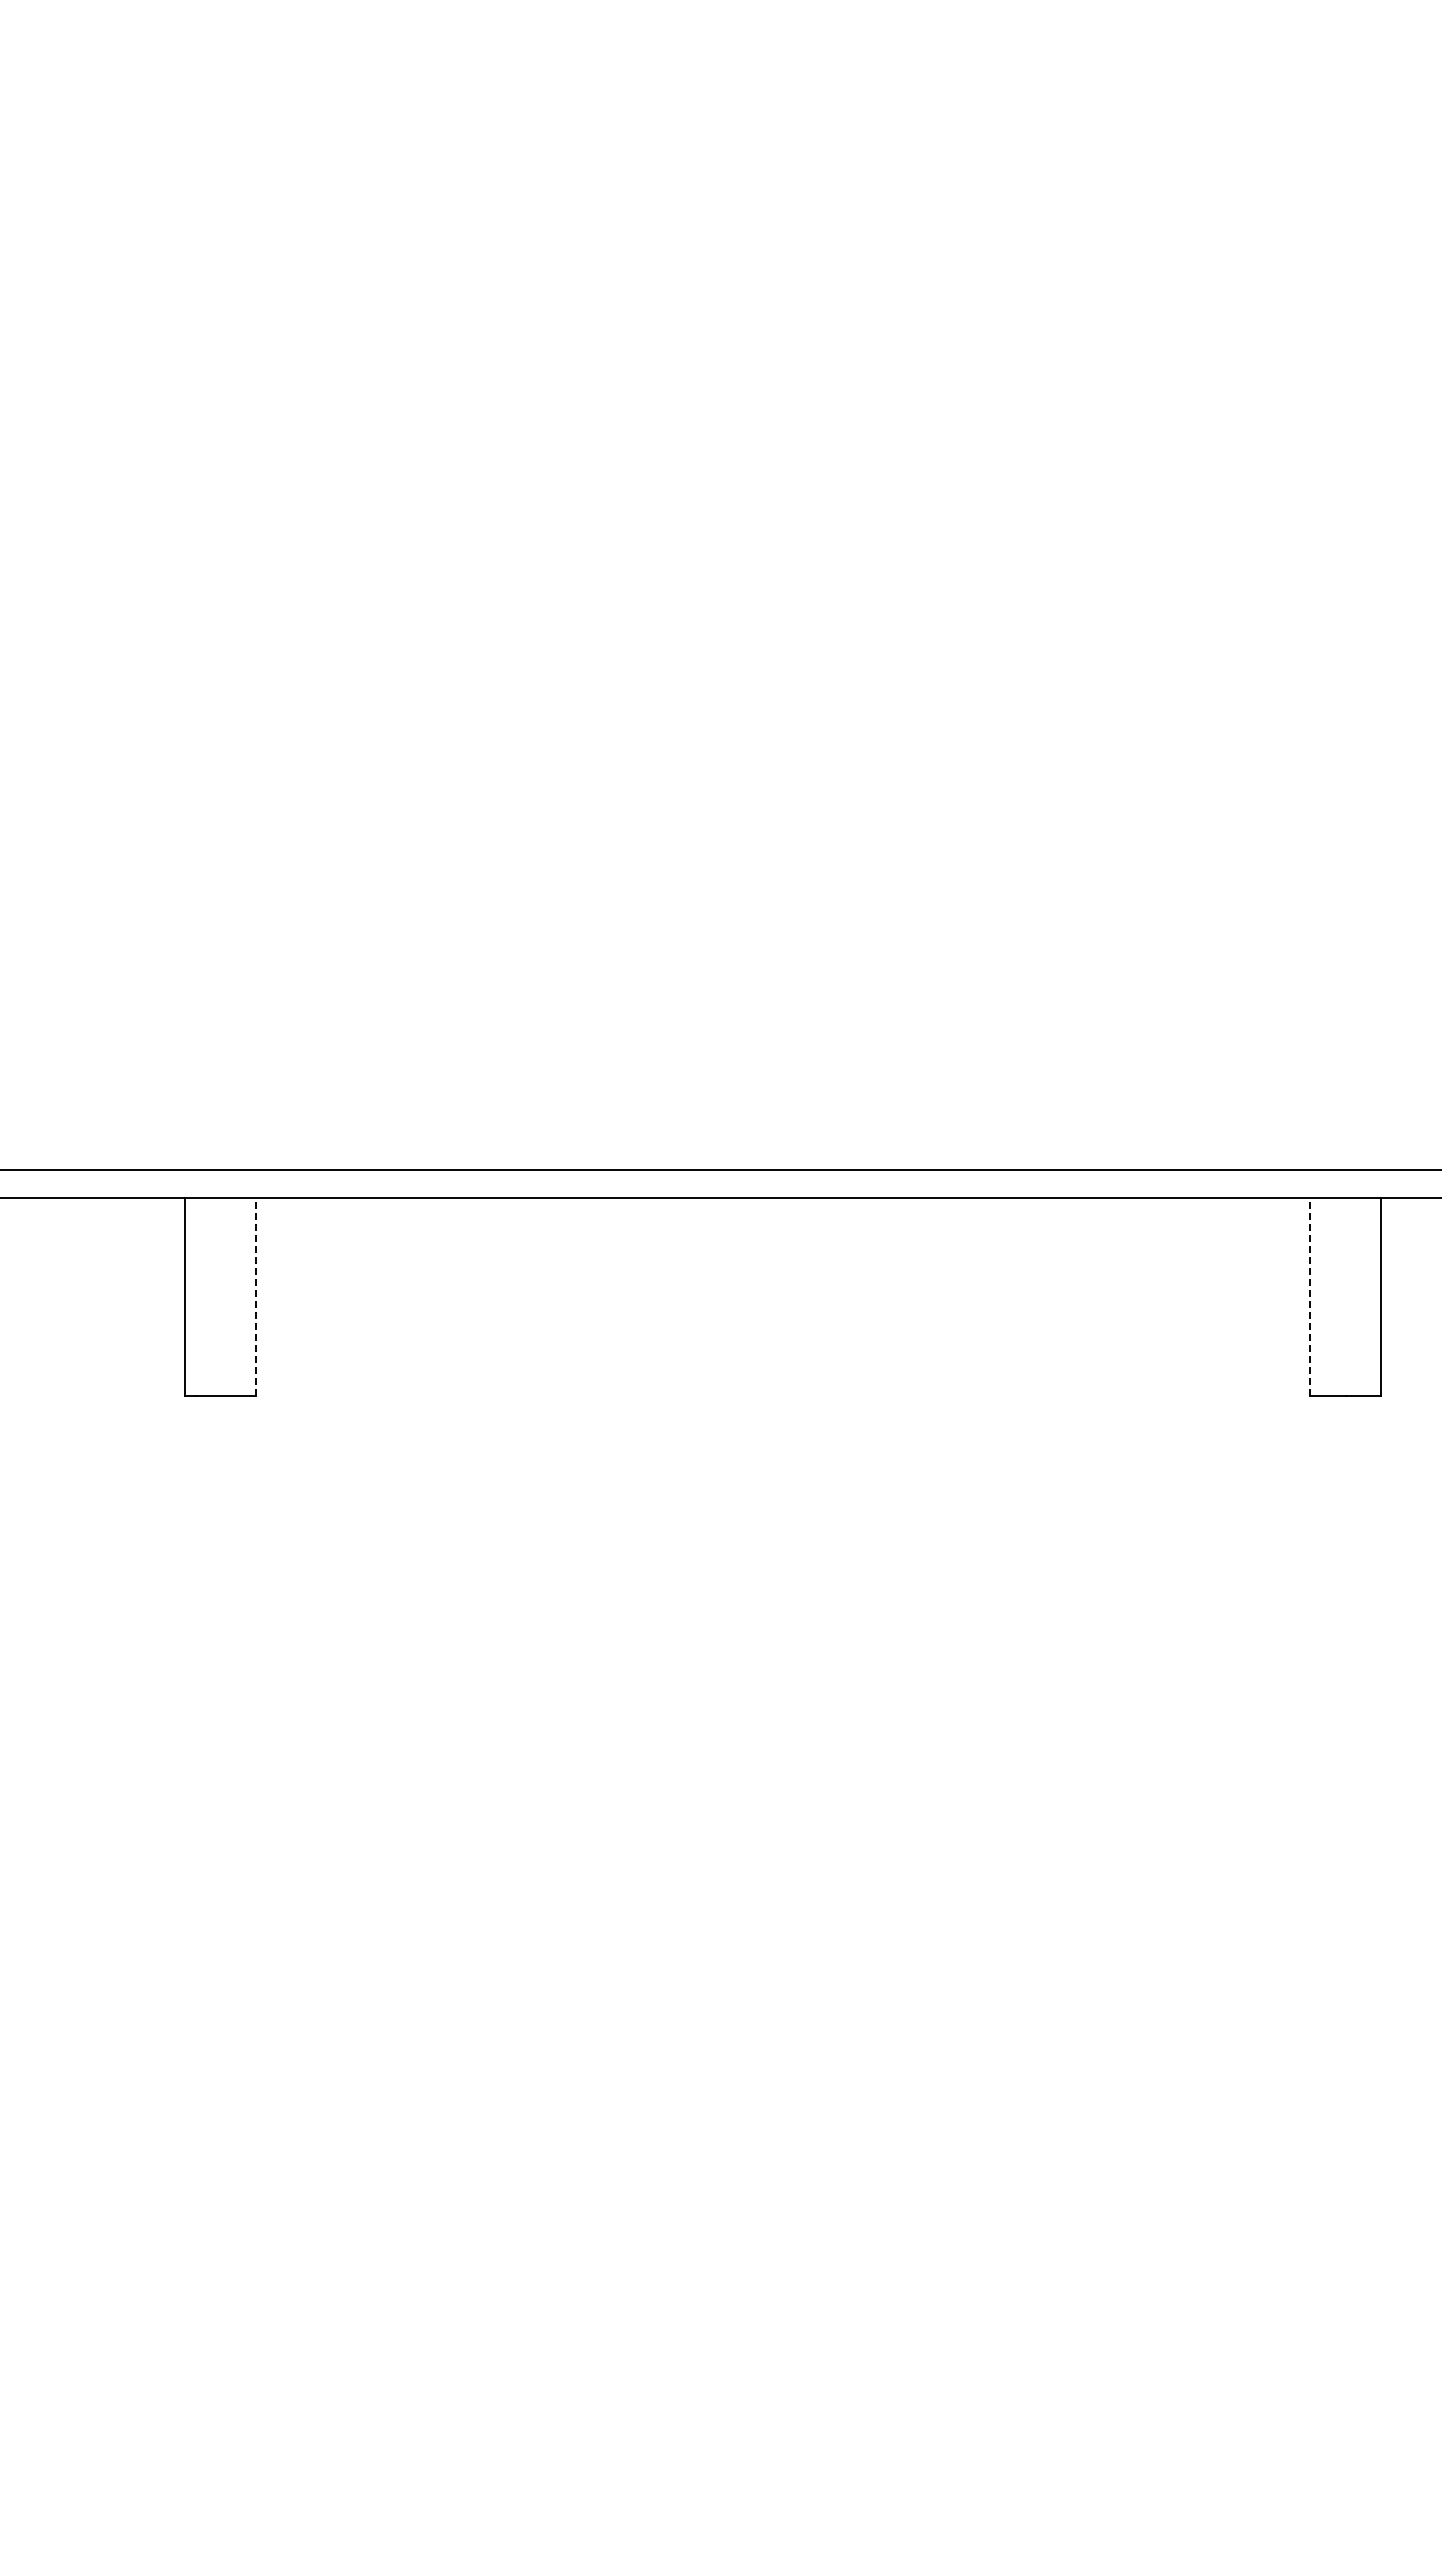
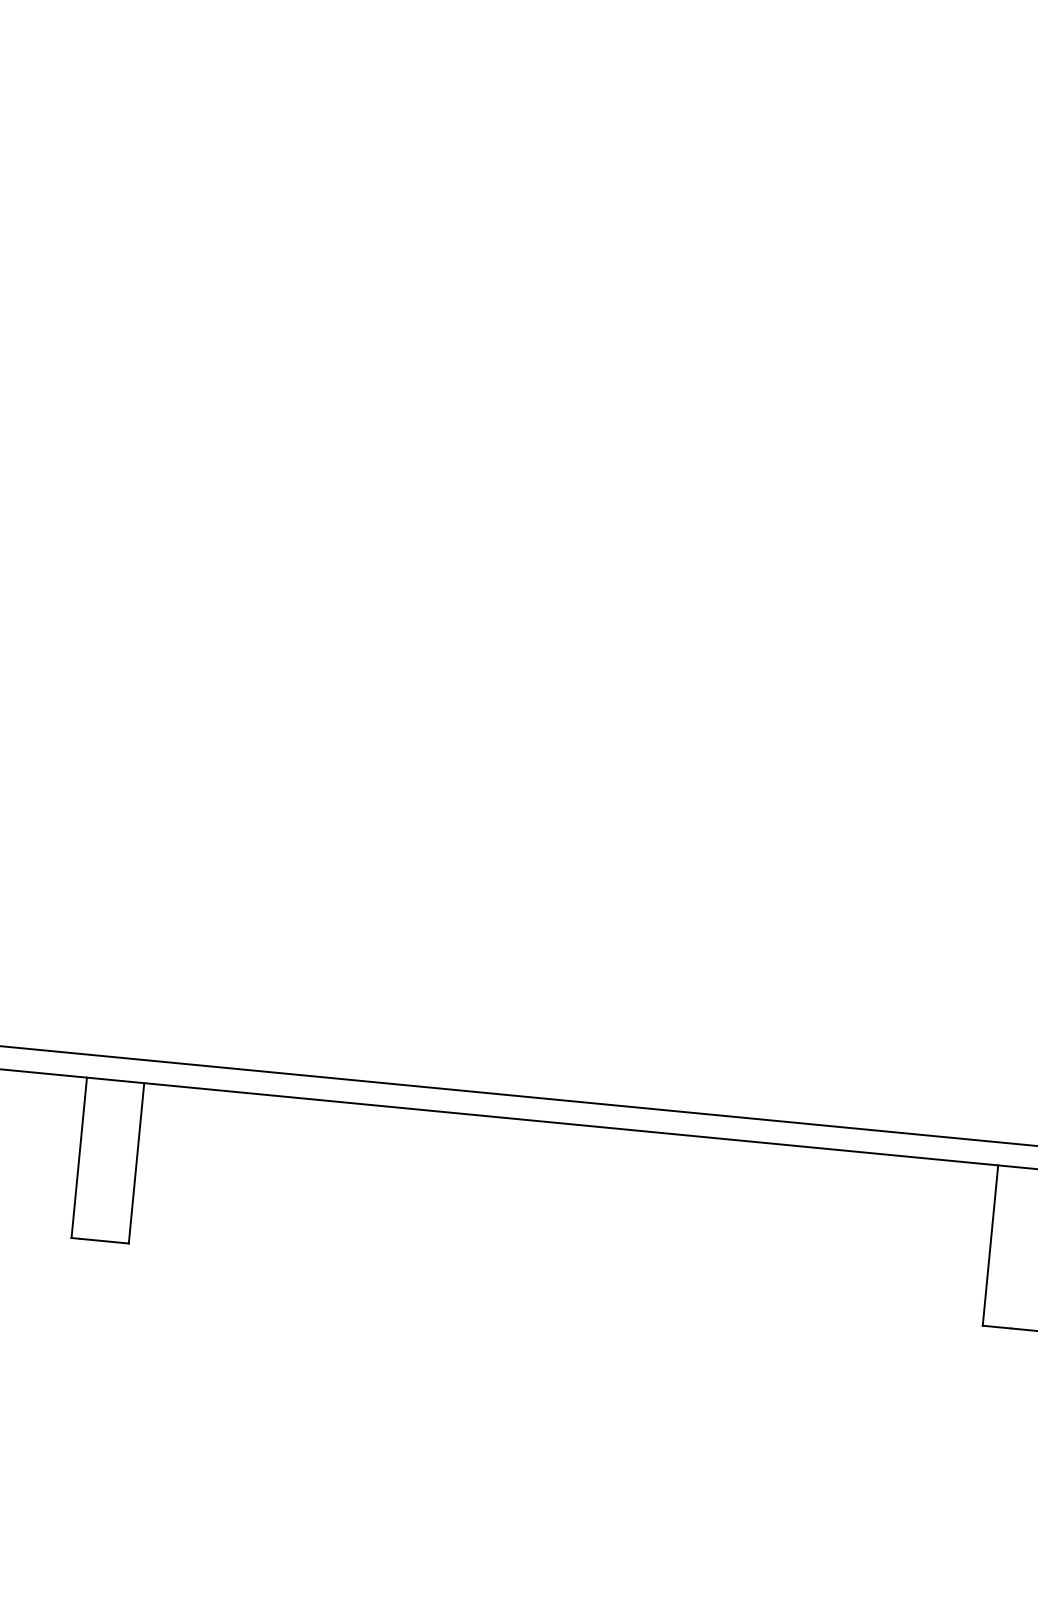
line: (255, 1297) -> (136, 1163), dashed -> solid
line: (1310, 1297) -> (990, 1245), dashed -> solid

